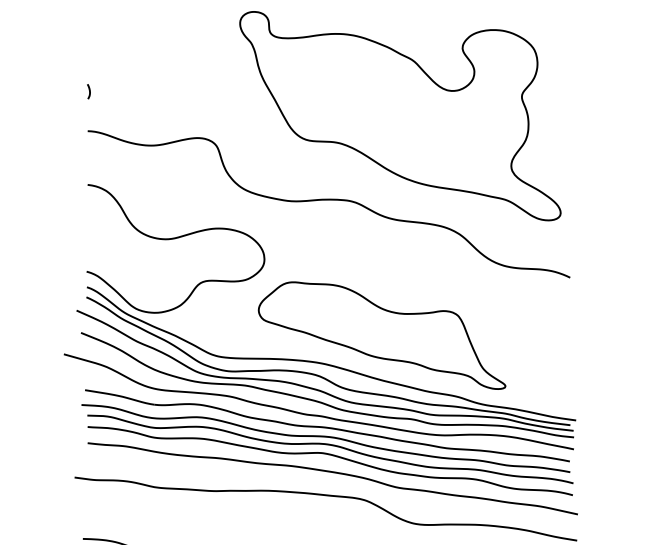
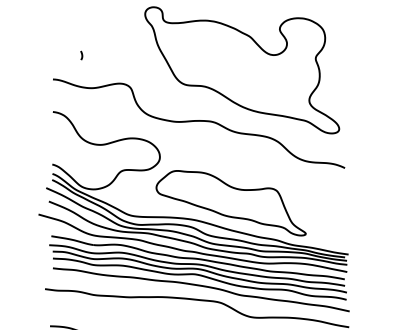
curve: (88, 91) -> (81, 55), moved

